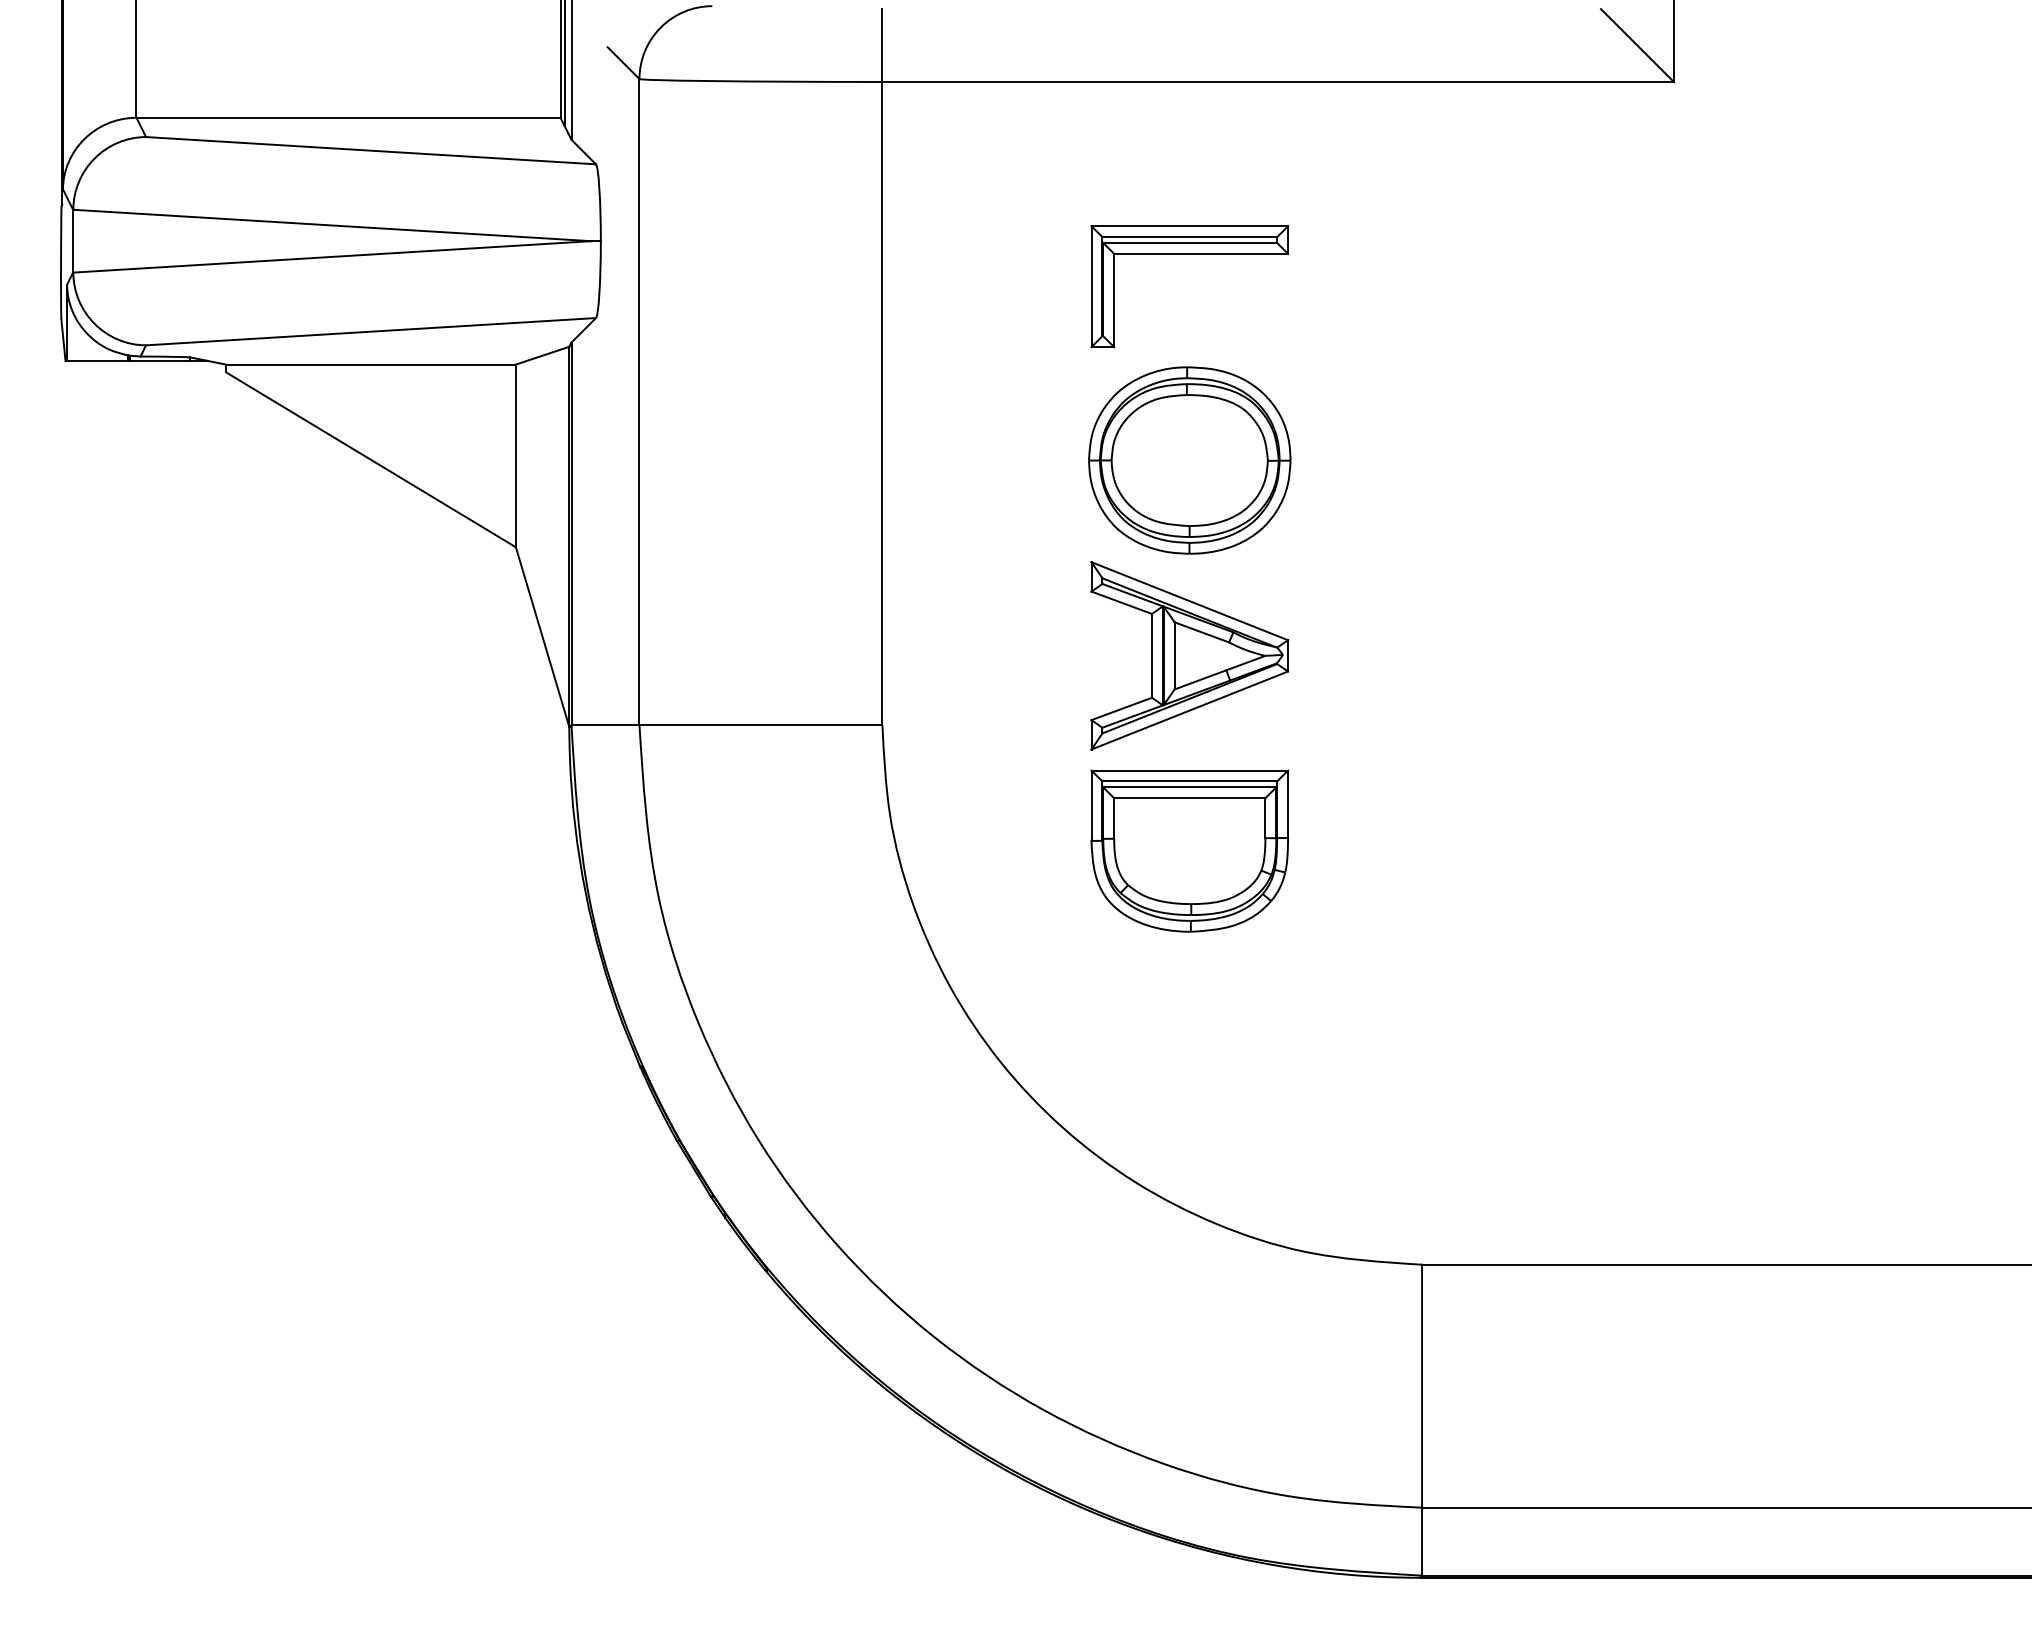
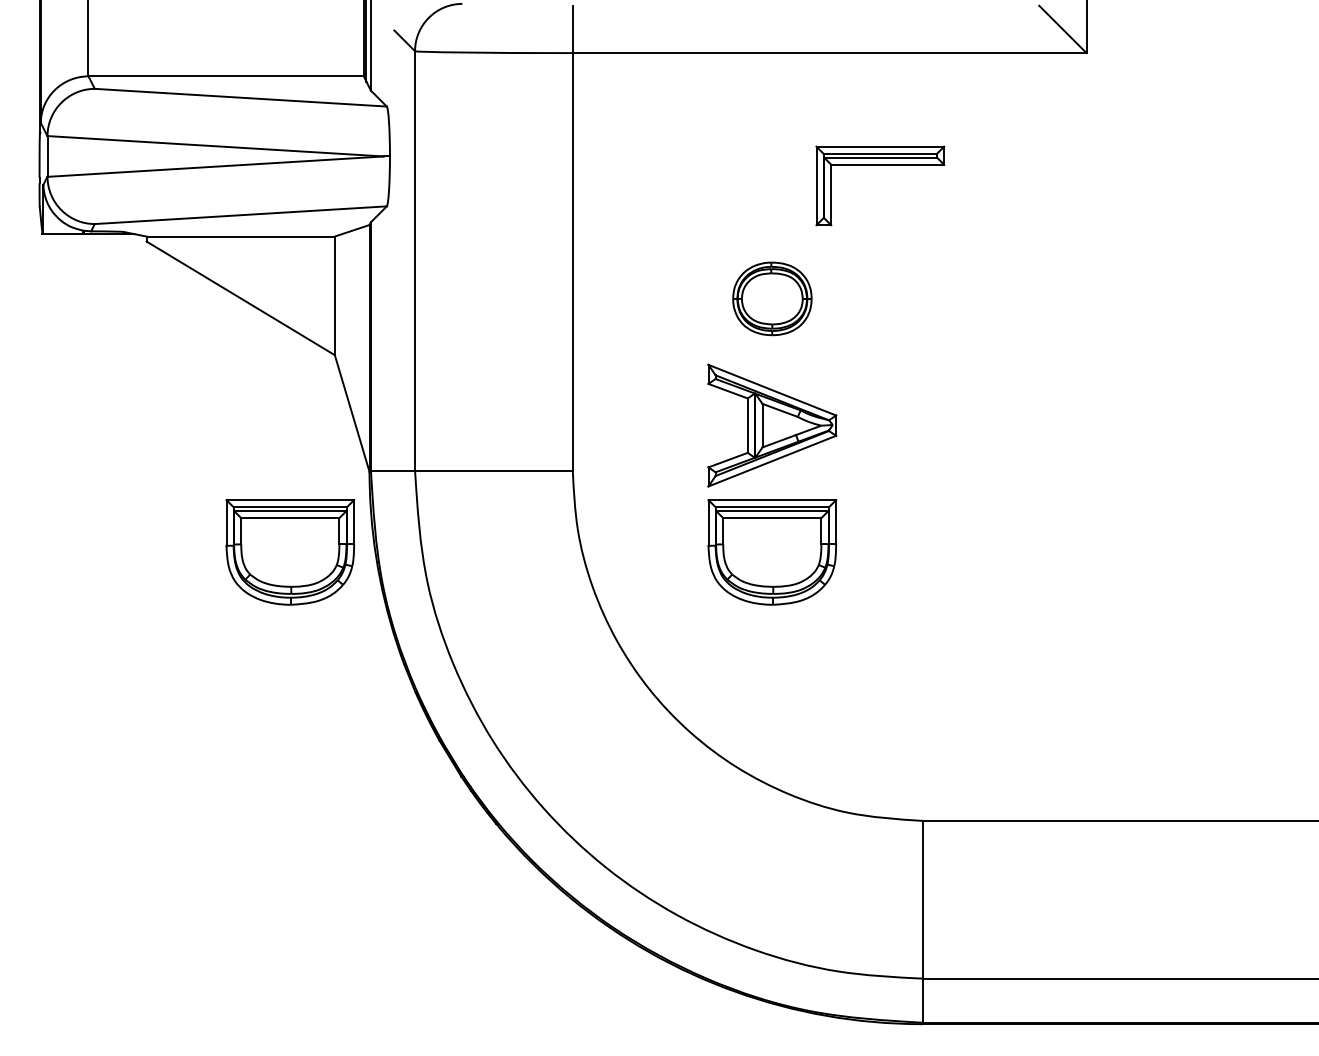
part: (1190, 255) -> (880, 165), moved
part: (1190, 459) -> (772, 298), size x0.6
part: (447, 851) -> (290, 552), added

